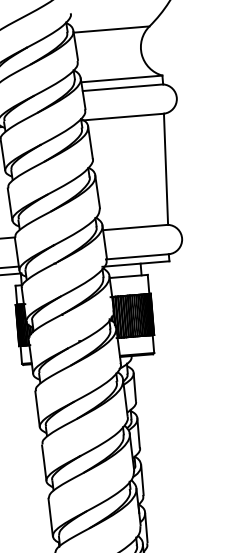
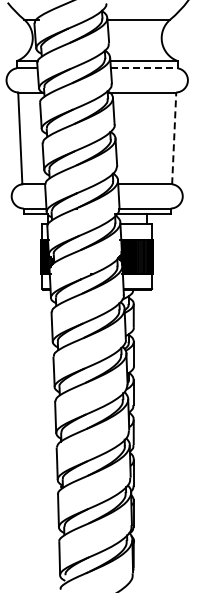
line: (123, 87) -> (144, 68), solid -> dashed
line: (166, 169) -> (174, 138), solid -> dashed

